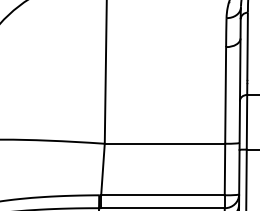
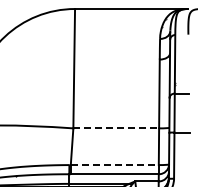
line: (165, 143) -> (116, 128), solid -> dashed
line: (162, 195) -> (114, 165), solid -> dashed

